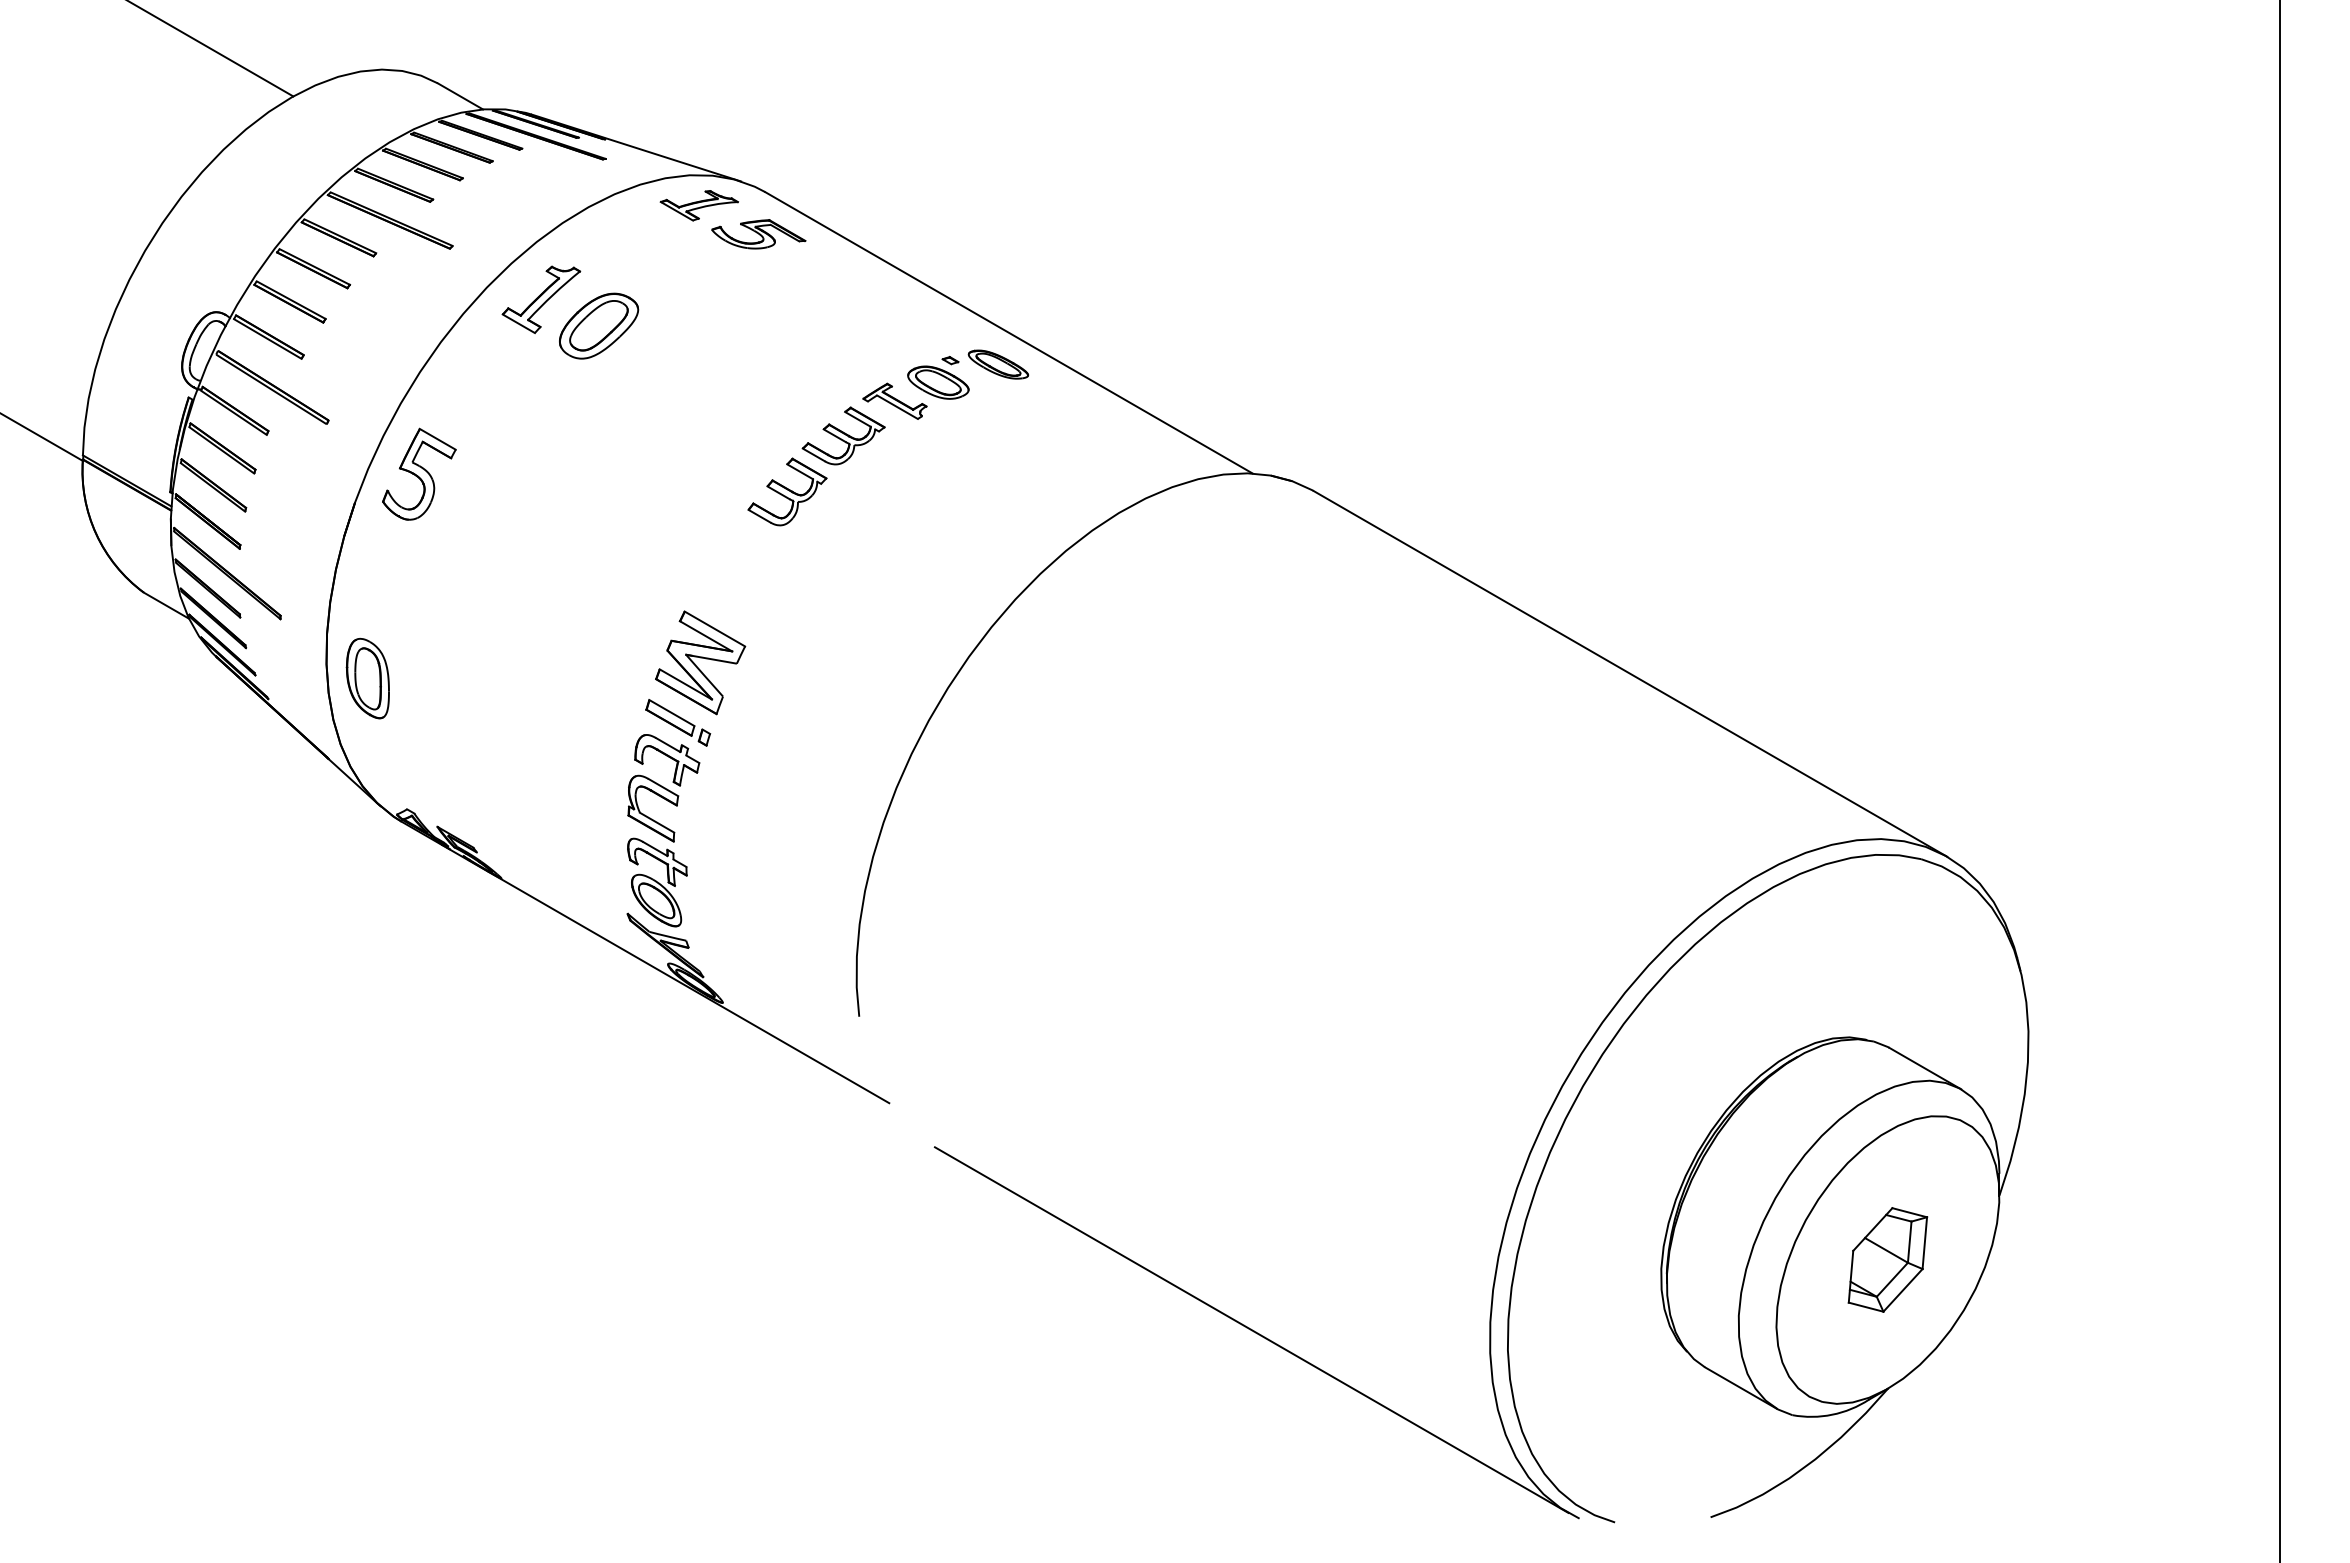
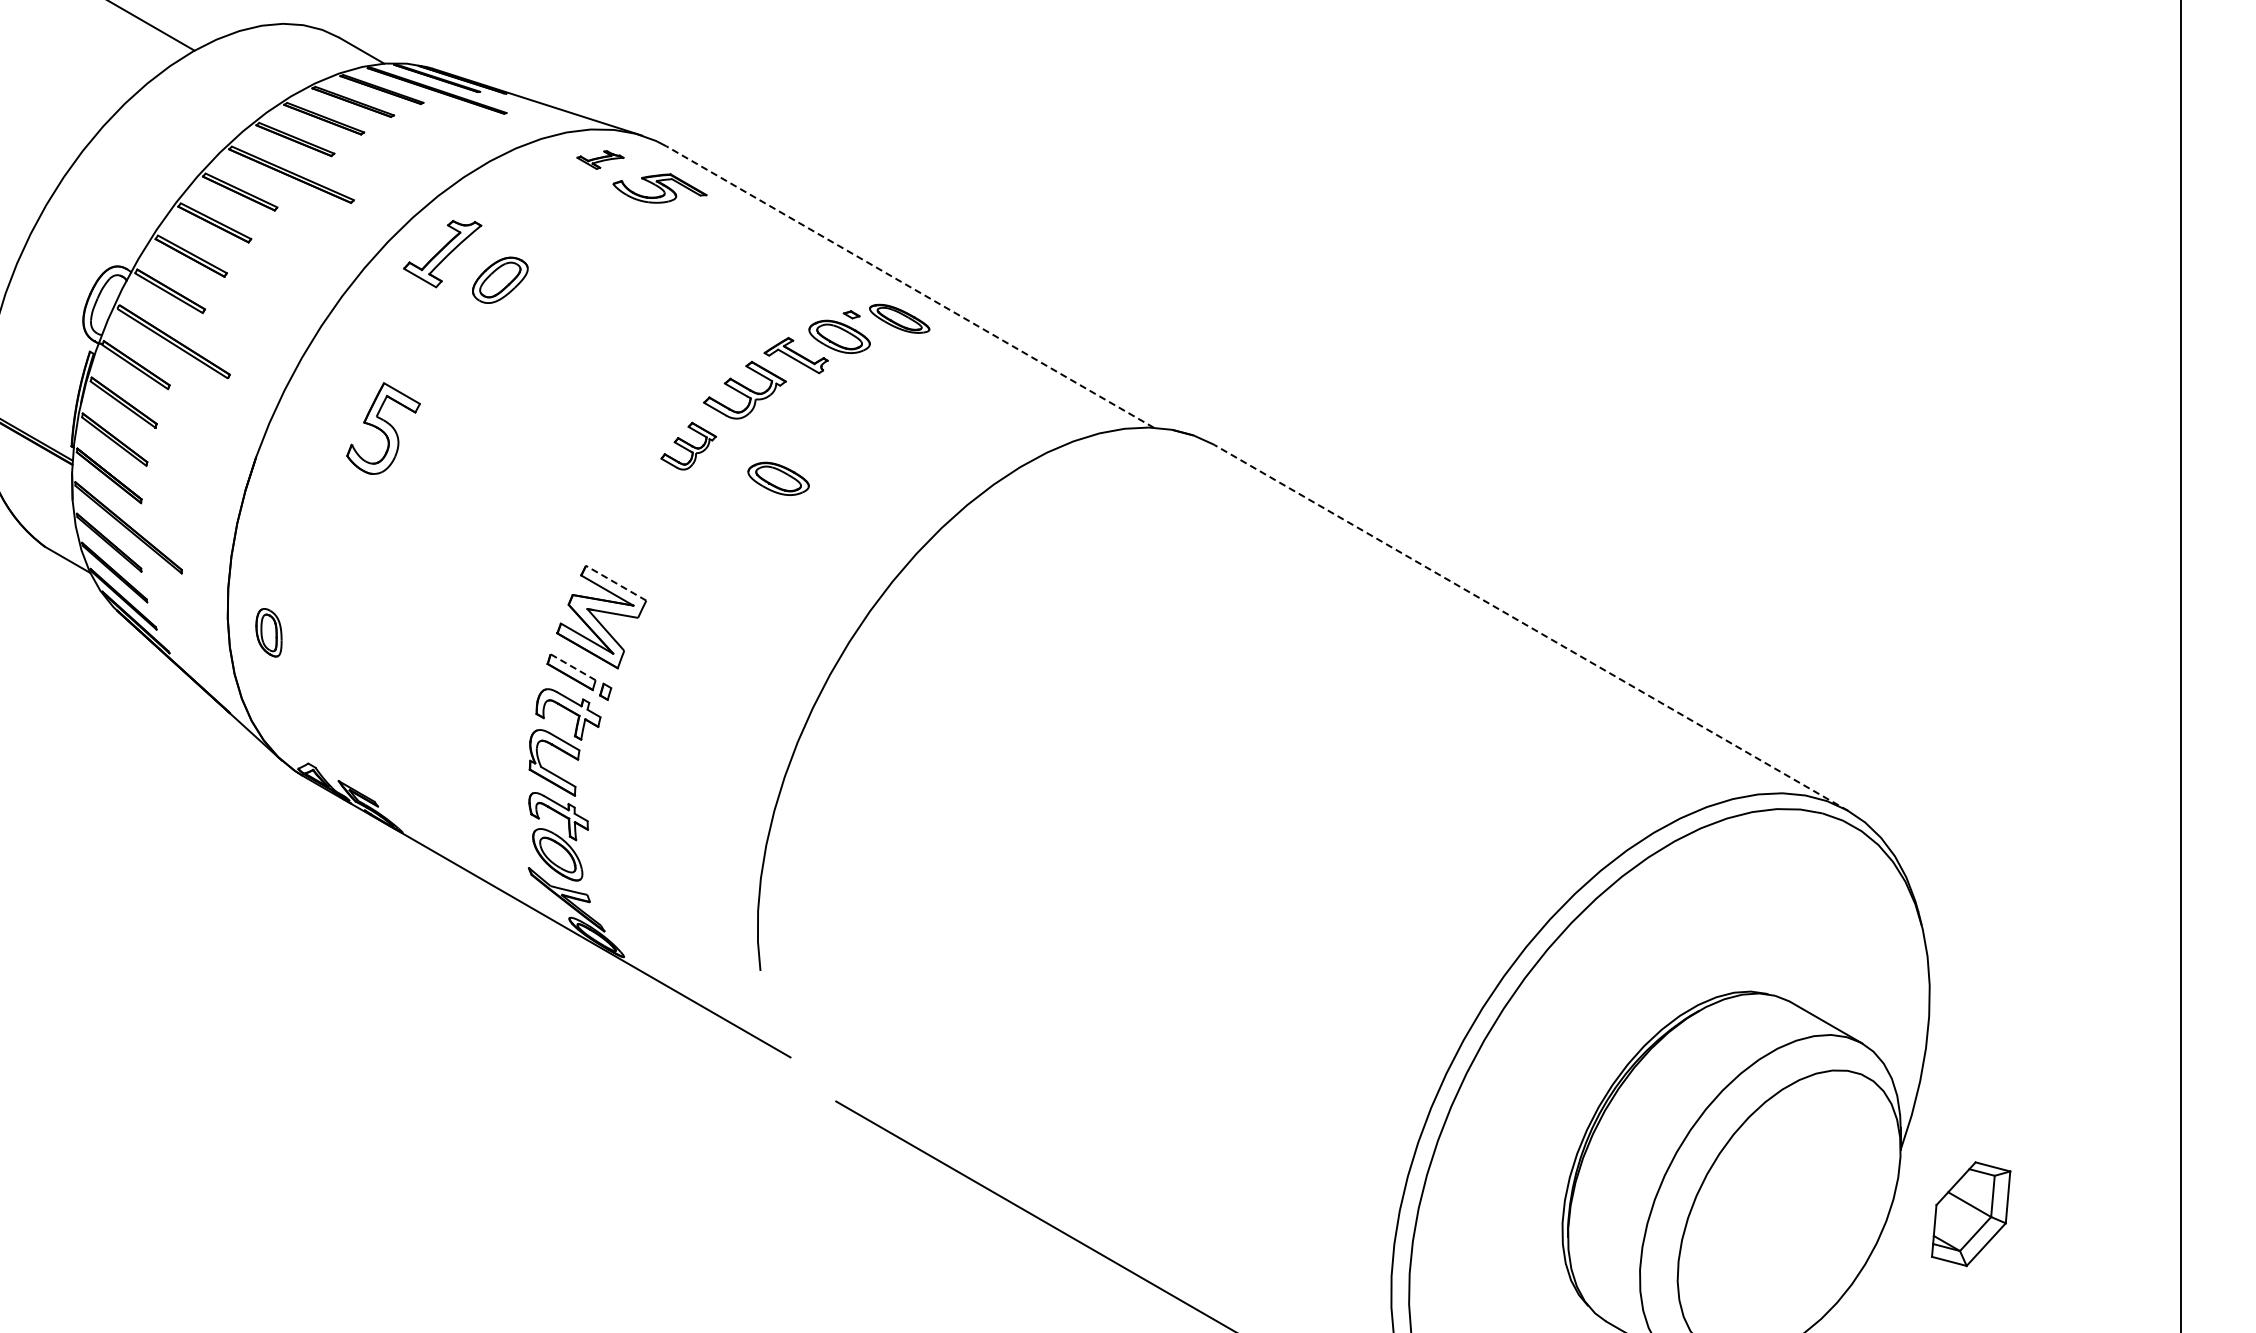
part: (698, 205) -> (599, 159), size x0.6
part: (599, 325) -> (500, 279), size x0.7
line: (1008, 332) -> (909, 286), solid -> dashed
part: (419, 473) -> (383, 427), moved
part: (787, 491) -> (688, 445), size x0.7
part: (877, 524) -> (778, 478), added
line: (714, 628) -> (615, 582), solid -> dashed
line: (1630, 673) -> (1531, 627), solid -> dashed
part: (367, 678) -> (268, 632), size x0.6
line: (671, 712) -> (572, 666), solid -> dashed
part: (1887, 1259) -> (1970, 1213), moved

